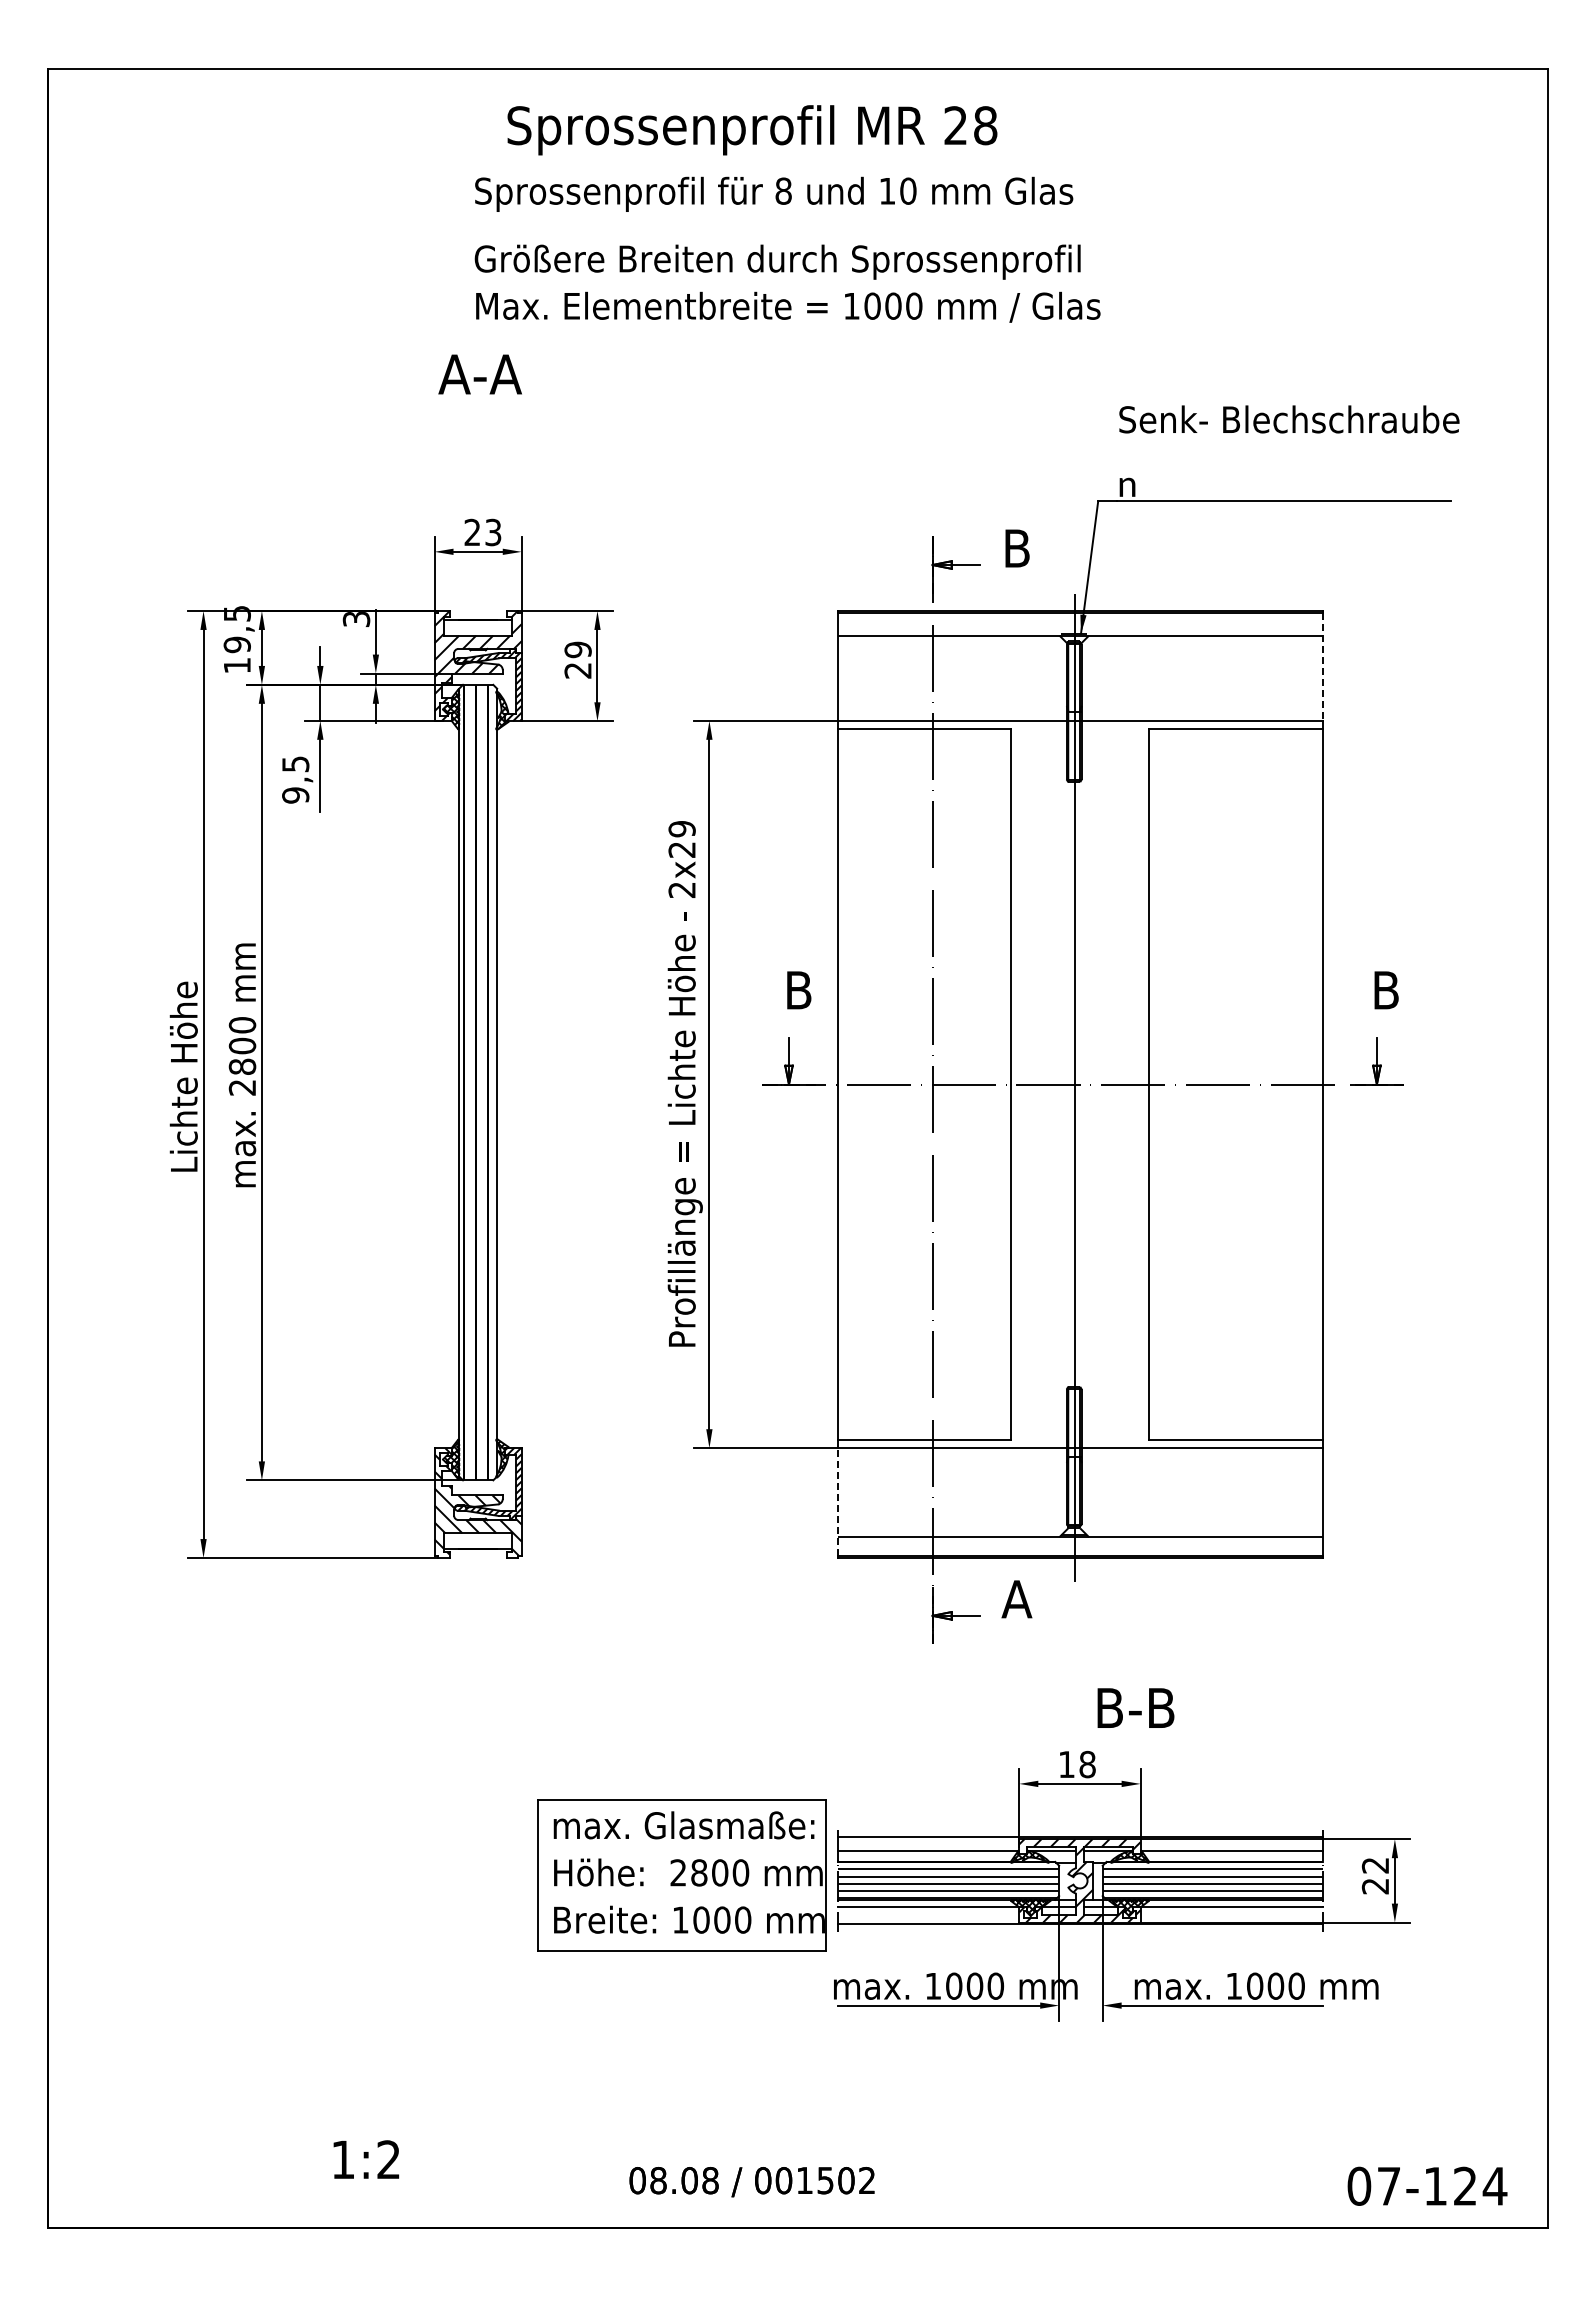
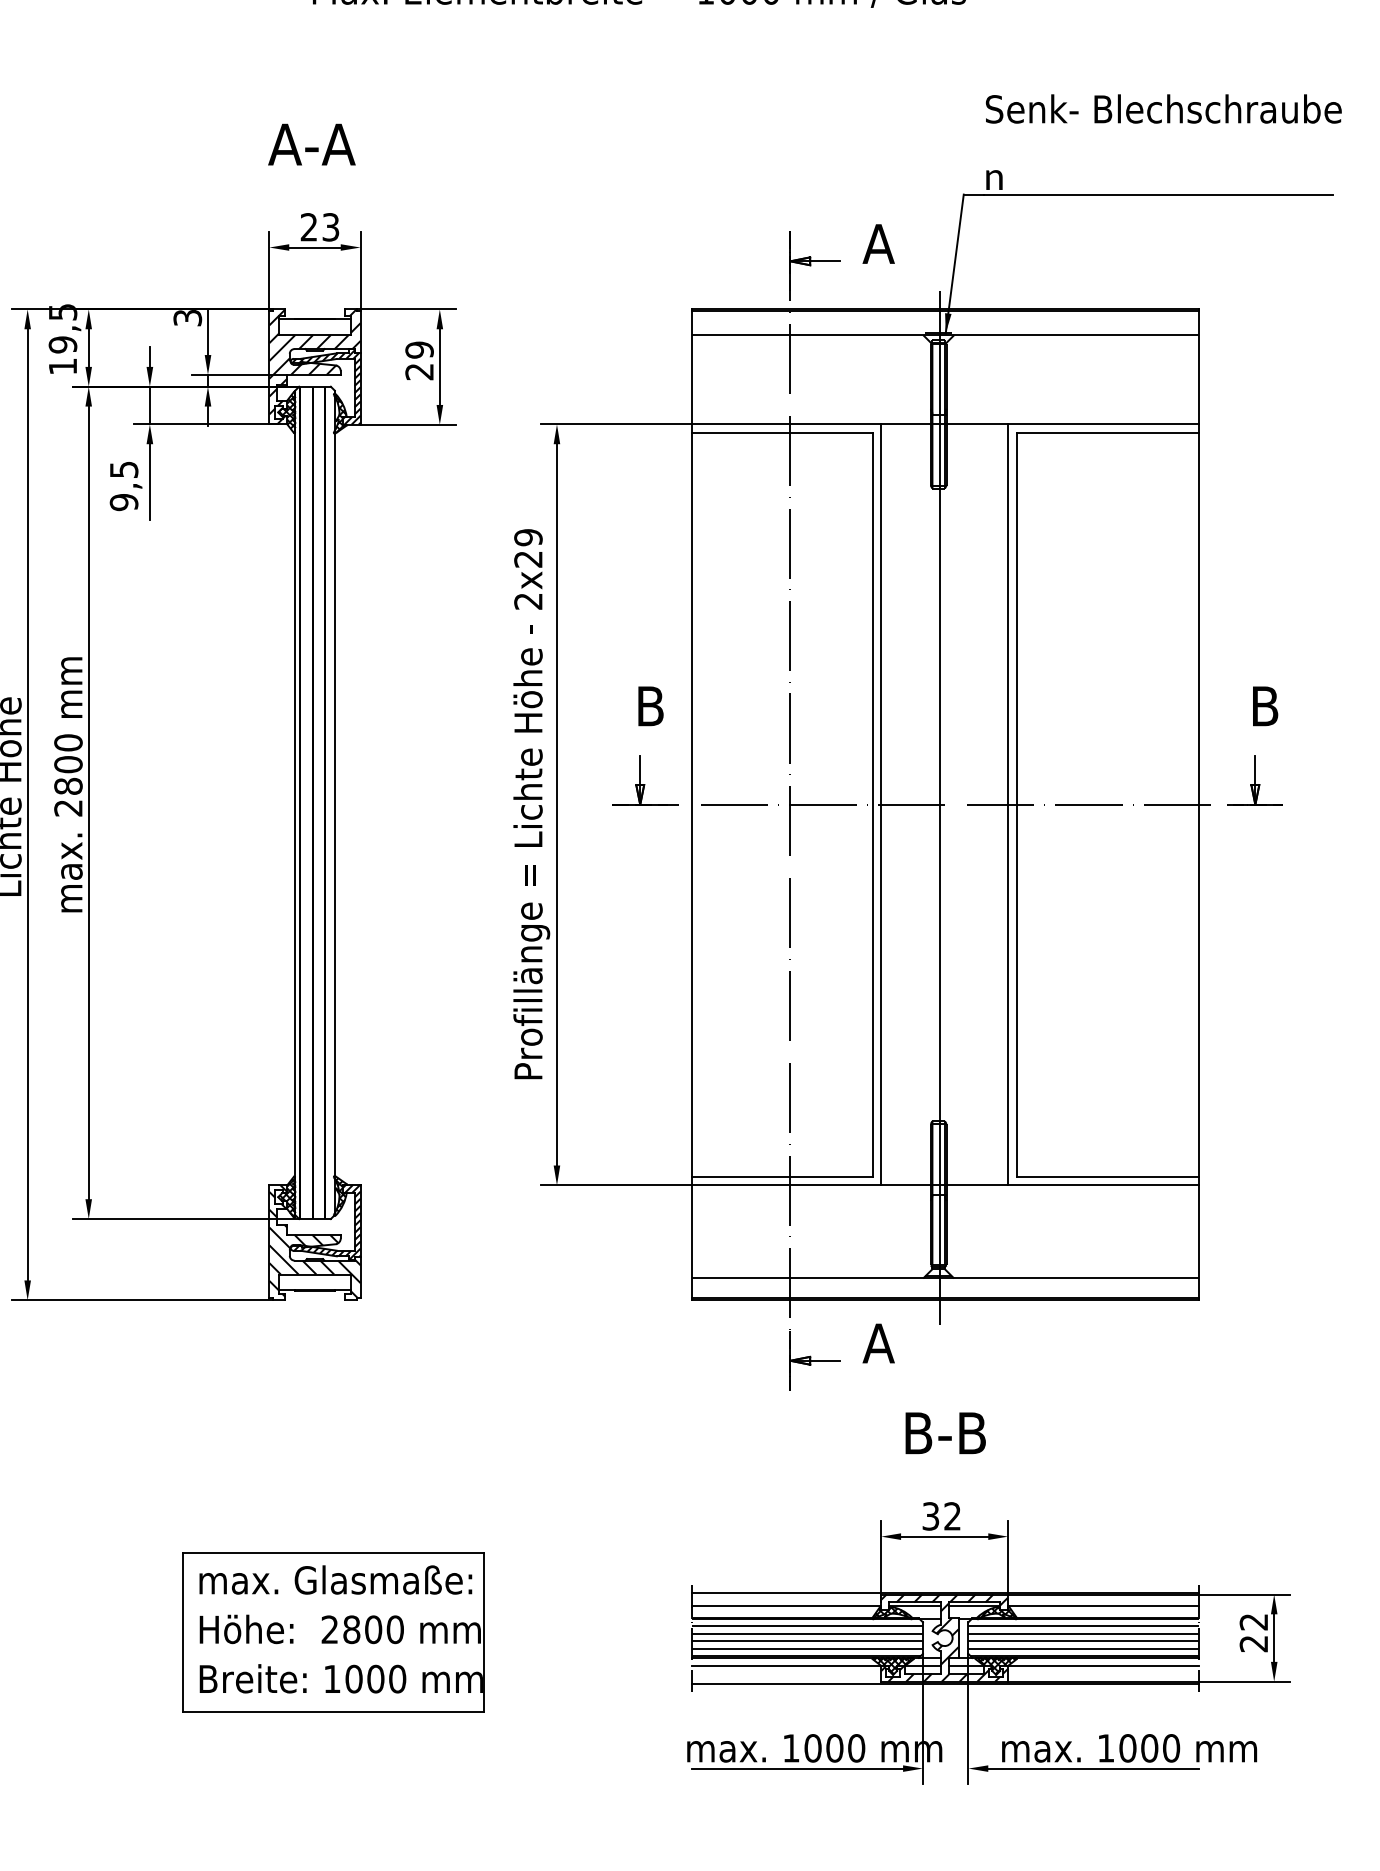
text: (479, 374) -> (311, 144), moved
text: (1016, 548) -> (878, 244), B -> A
line: (1323, 666) -> (1199, 367), dashed -> solid
line: (1019, 1084) -> (881, 804), added
line: (1140, 1084) -> (1008, 804), added
line: (838, 1502) -> (692, 1242), dashed -> solid
text: (1135, 1707) -> (945, 1432), moved
text: (1077, 1764) -> (942, 1516), 18 -> 32
part: (681, 1875) -> (333, 1632), moved

